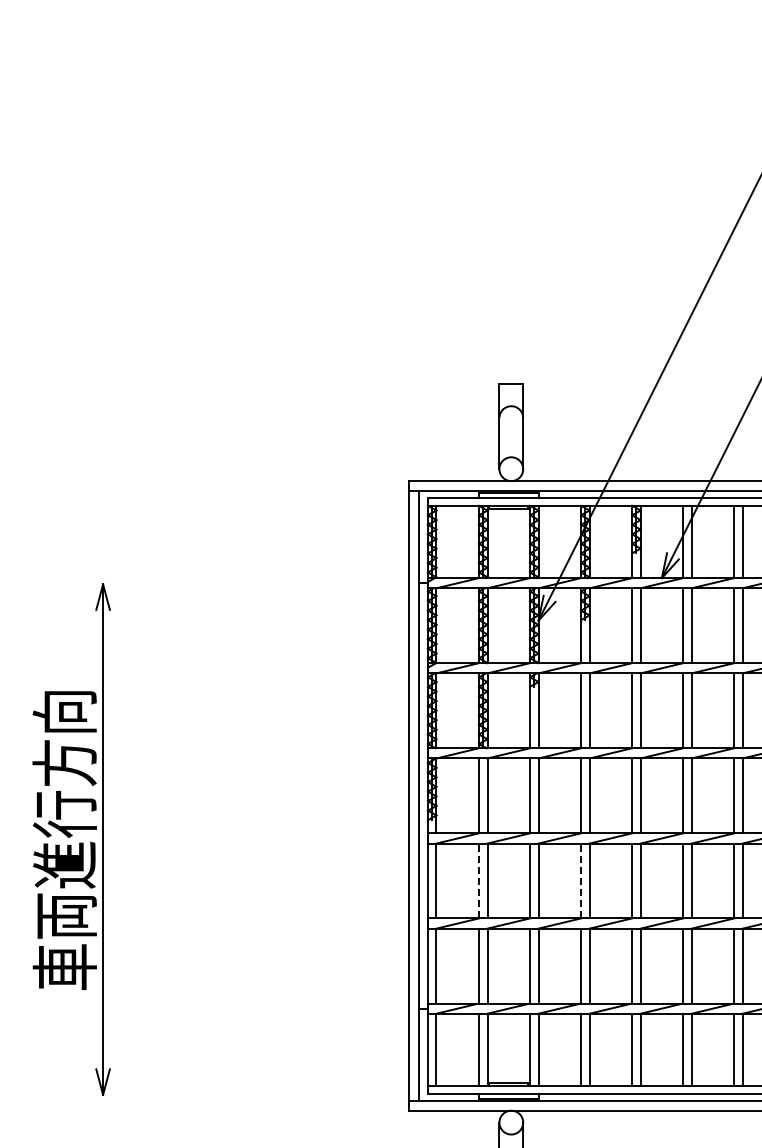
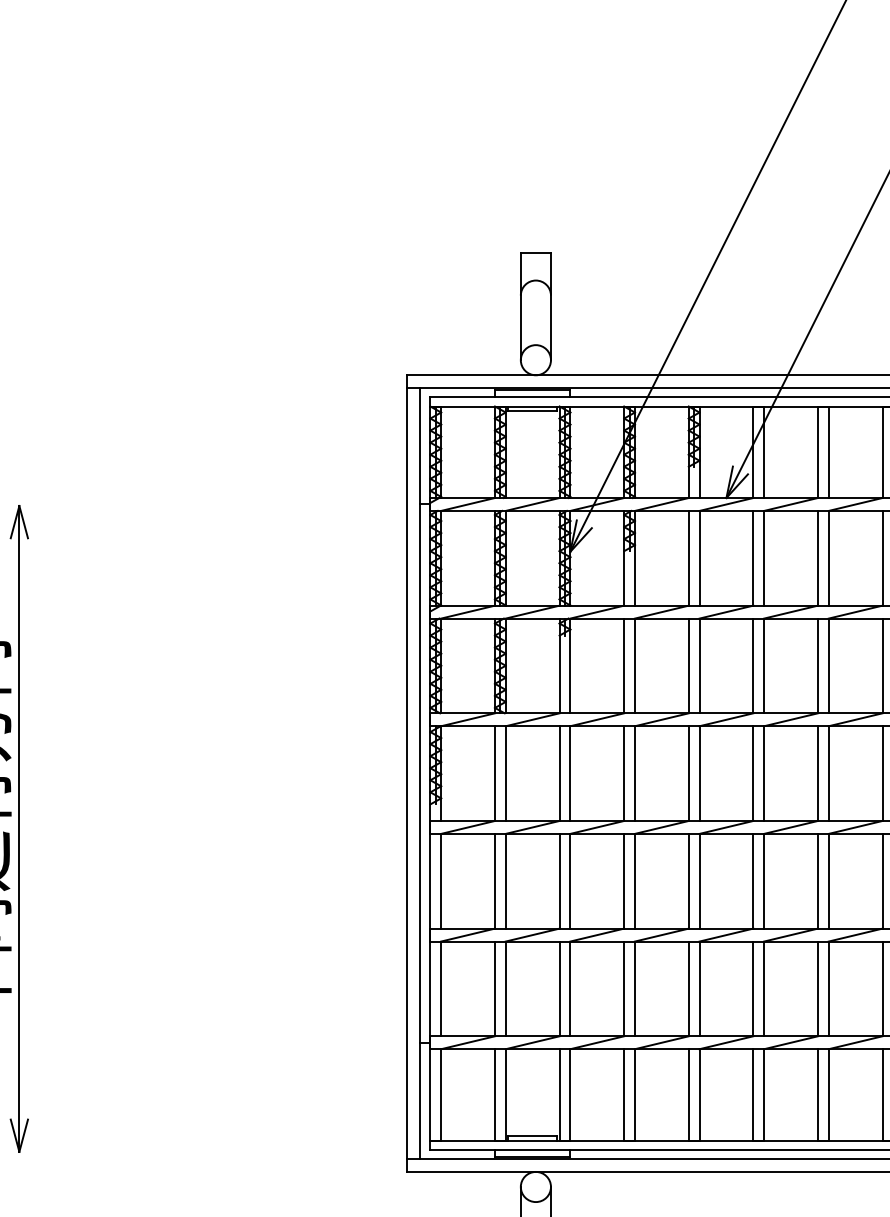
line: (479, 880) -> (495, 880), dashed -> solid
line: (581, 880) -> (624, 880), dashed -> solid

